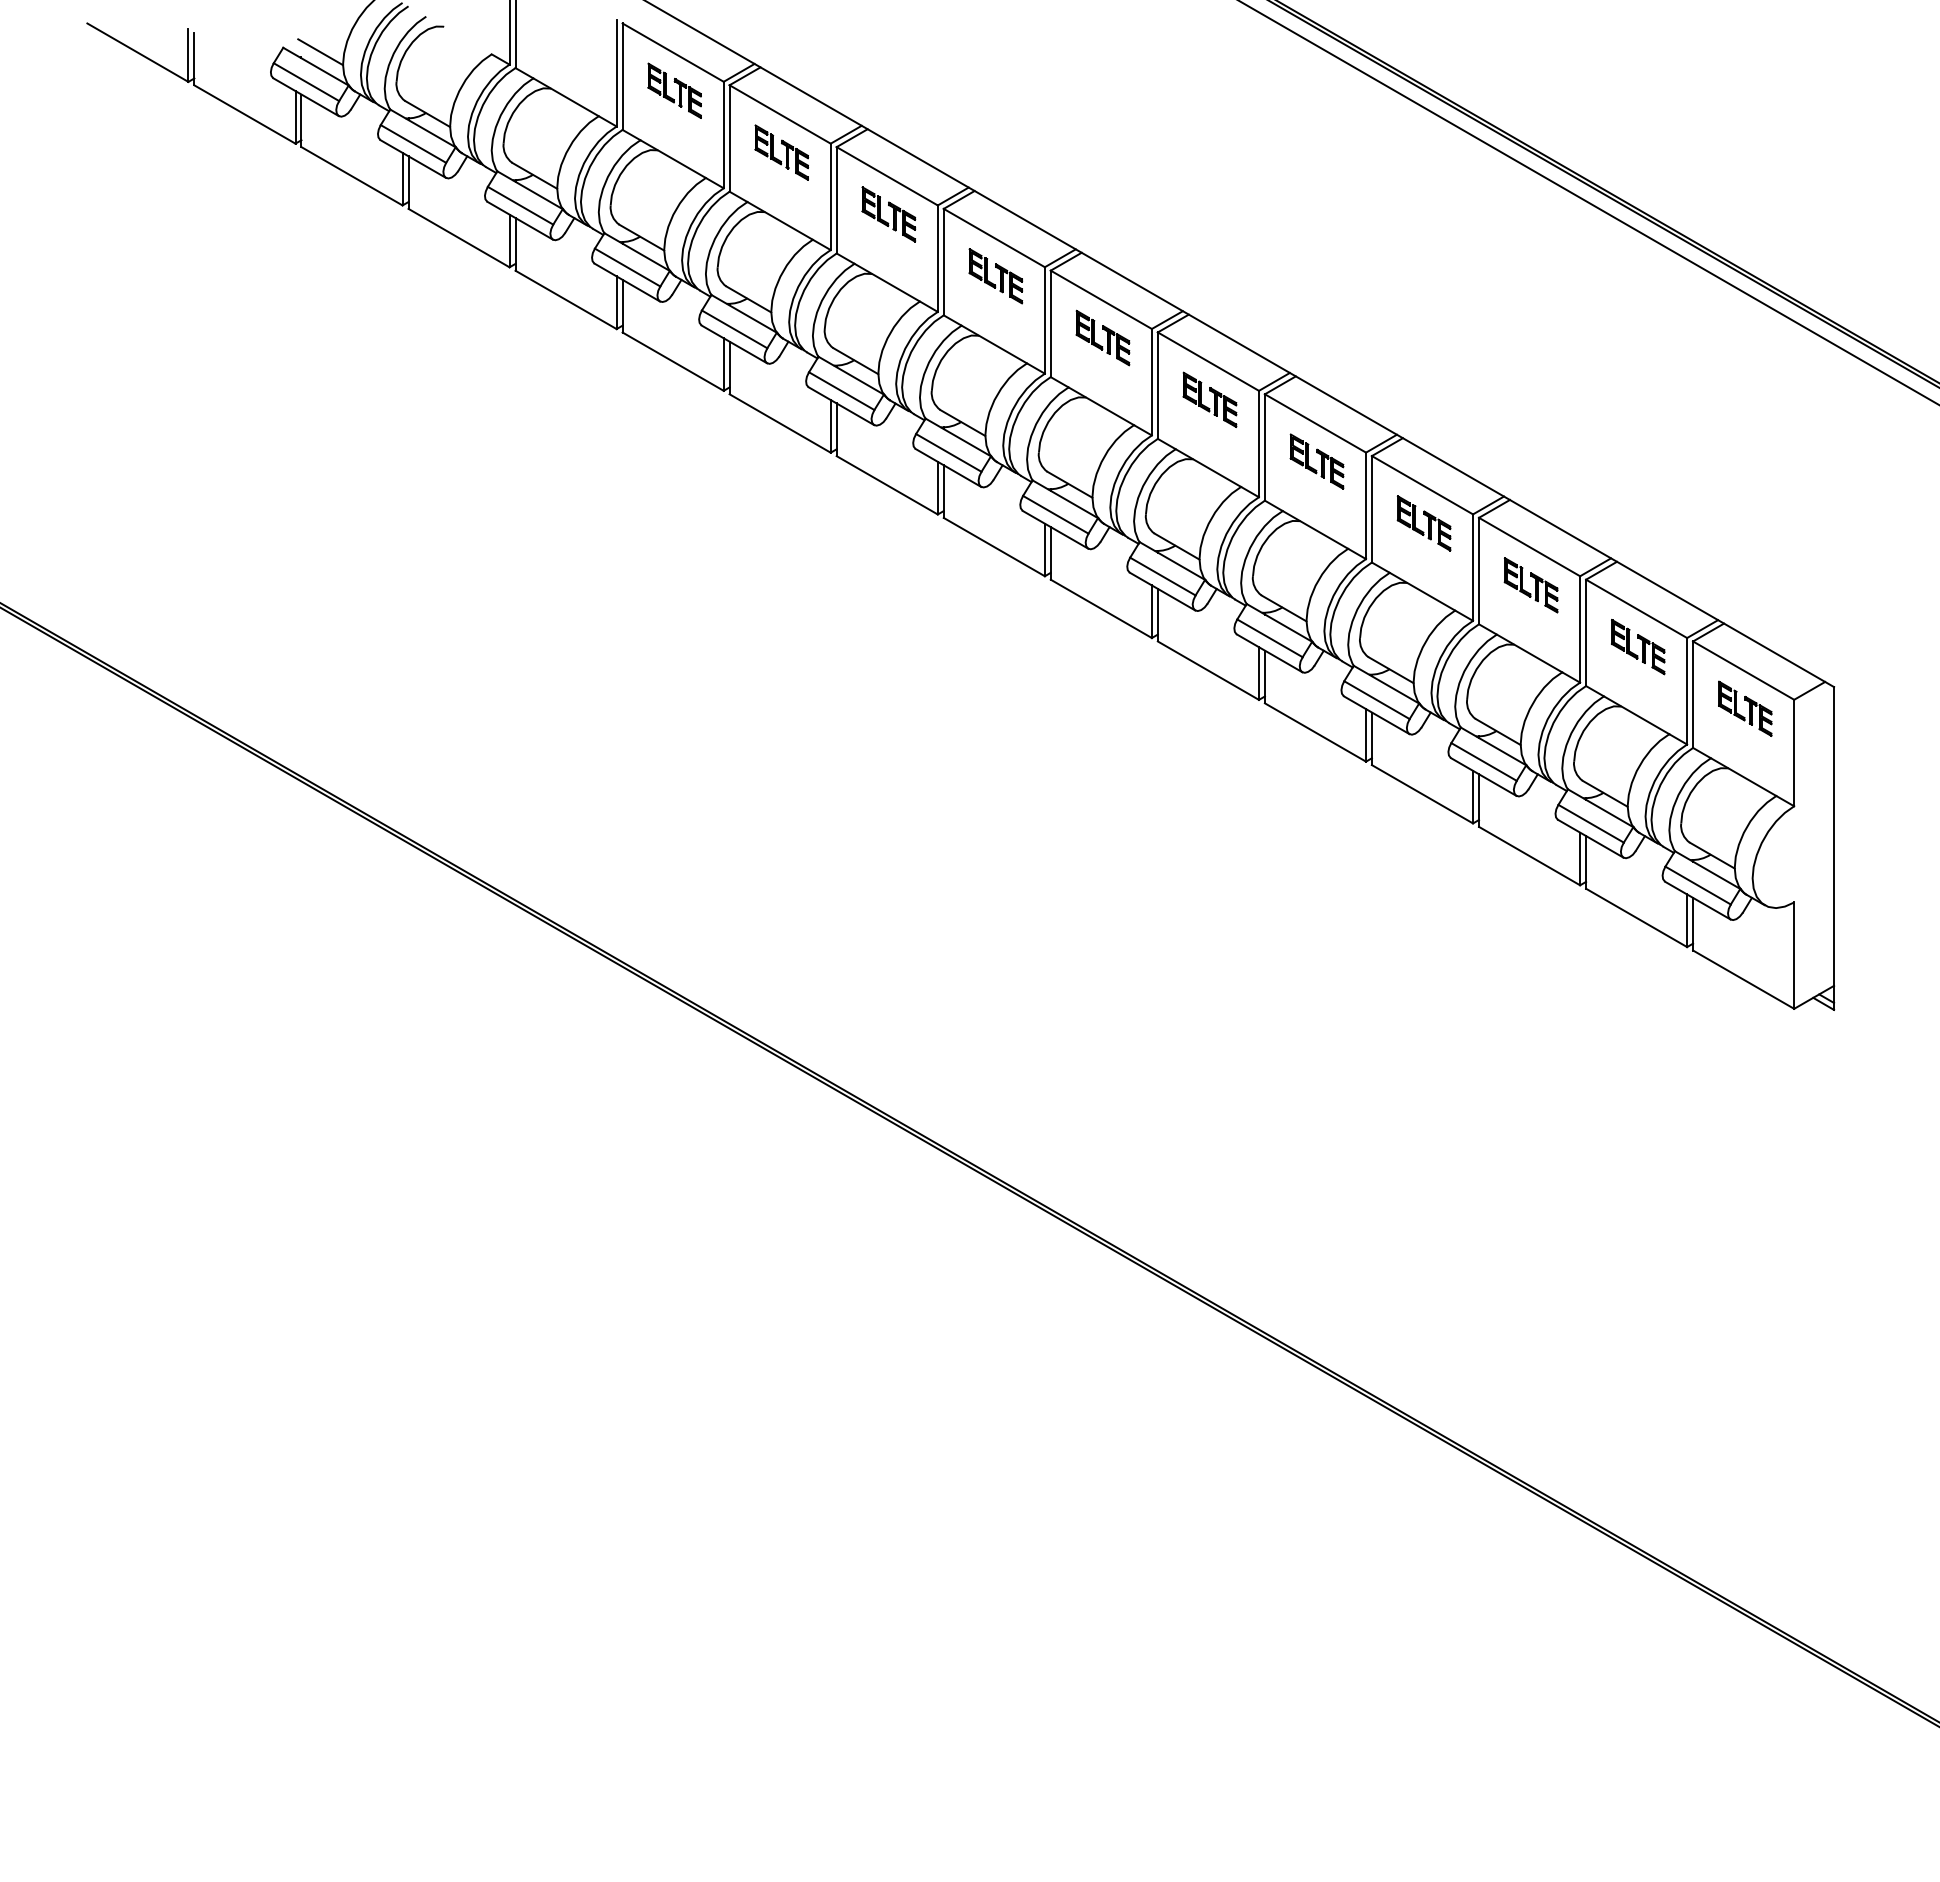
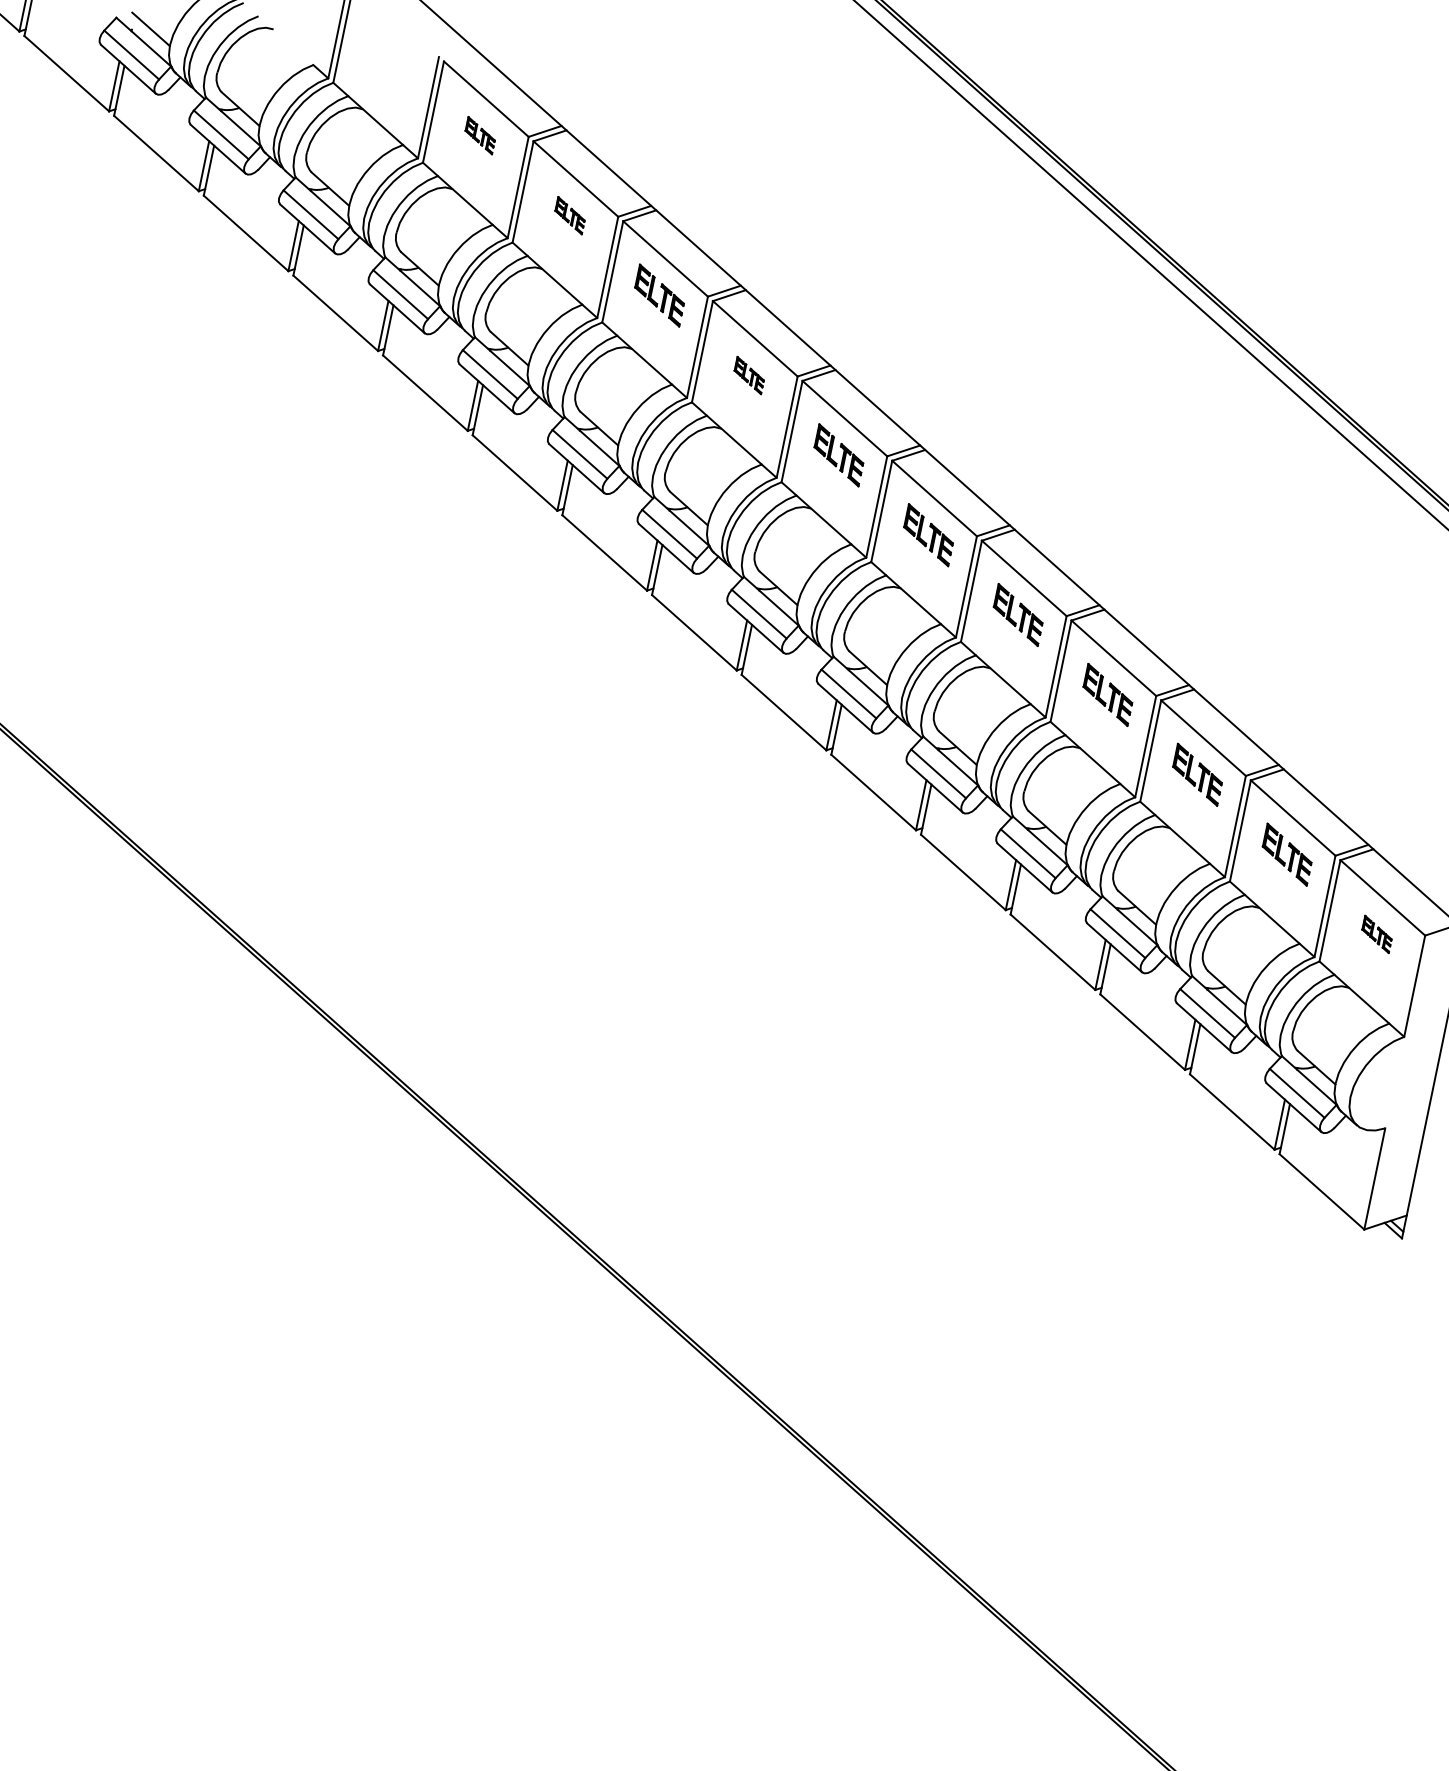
part: (674, 90) -> (480, 135), size x0.6
part: (781, 152) -> (569, 215), size x0.6
part: (995, 276) -> (748, 375), size x0.6
part: (1745, 708) -> (1377, 934), size x0.6

